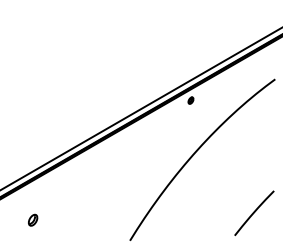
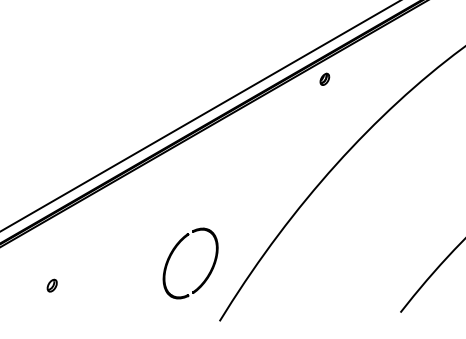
part: (102, 203) -> (172, 256), added
part: (32, 219) -> (51, 284), size x0.62

